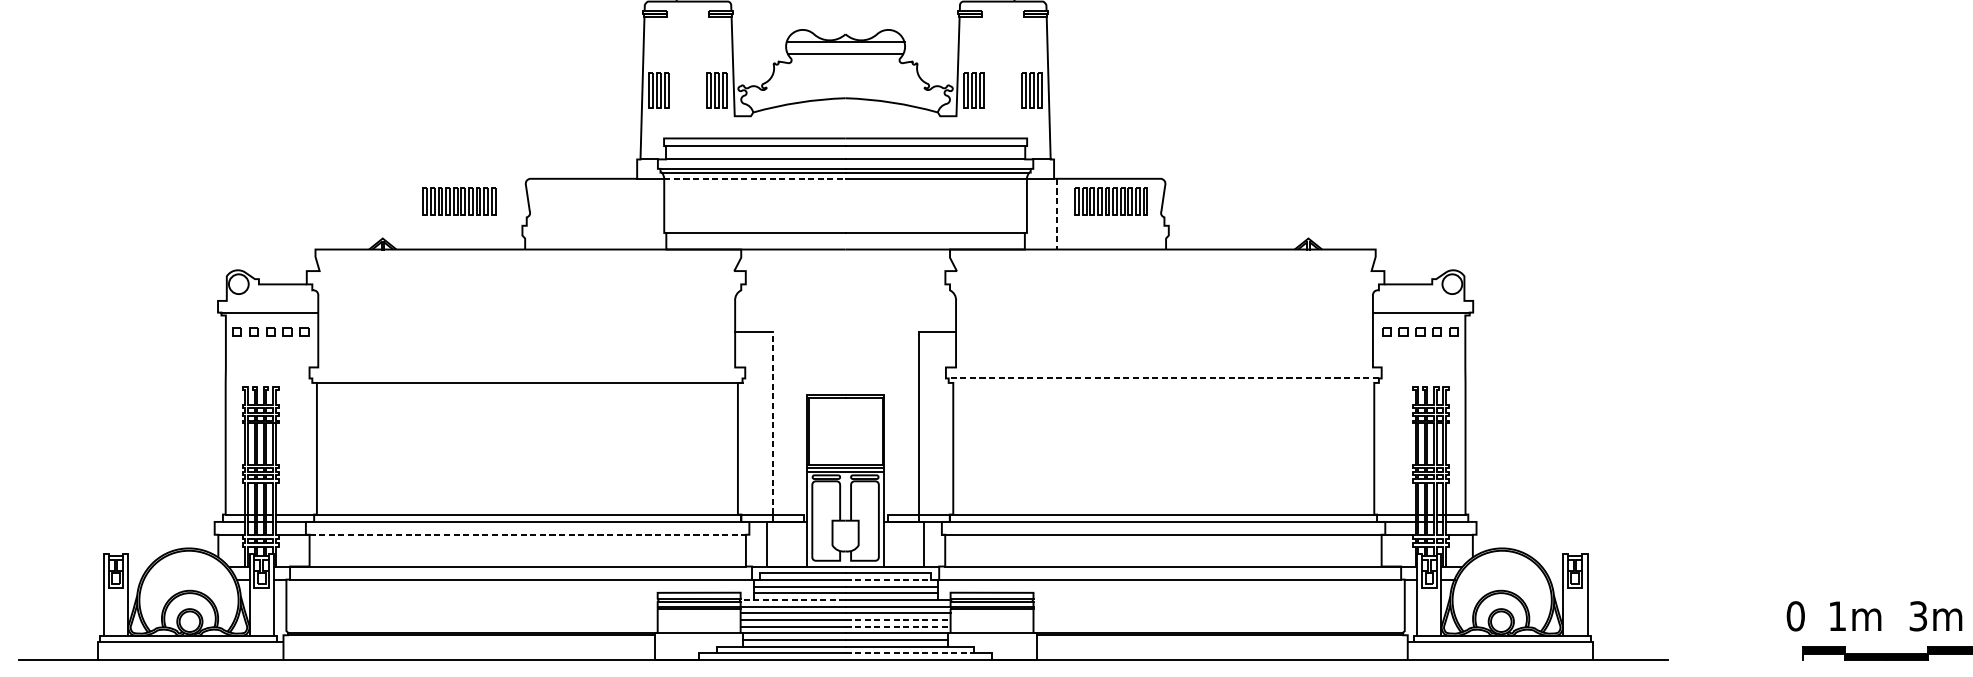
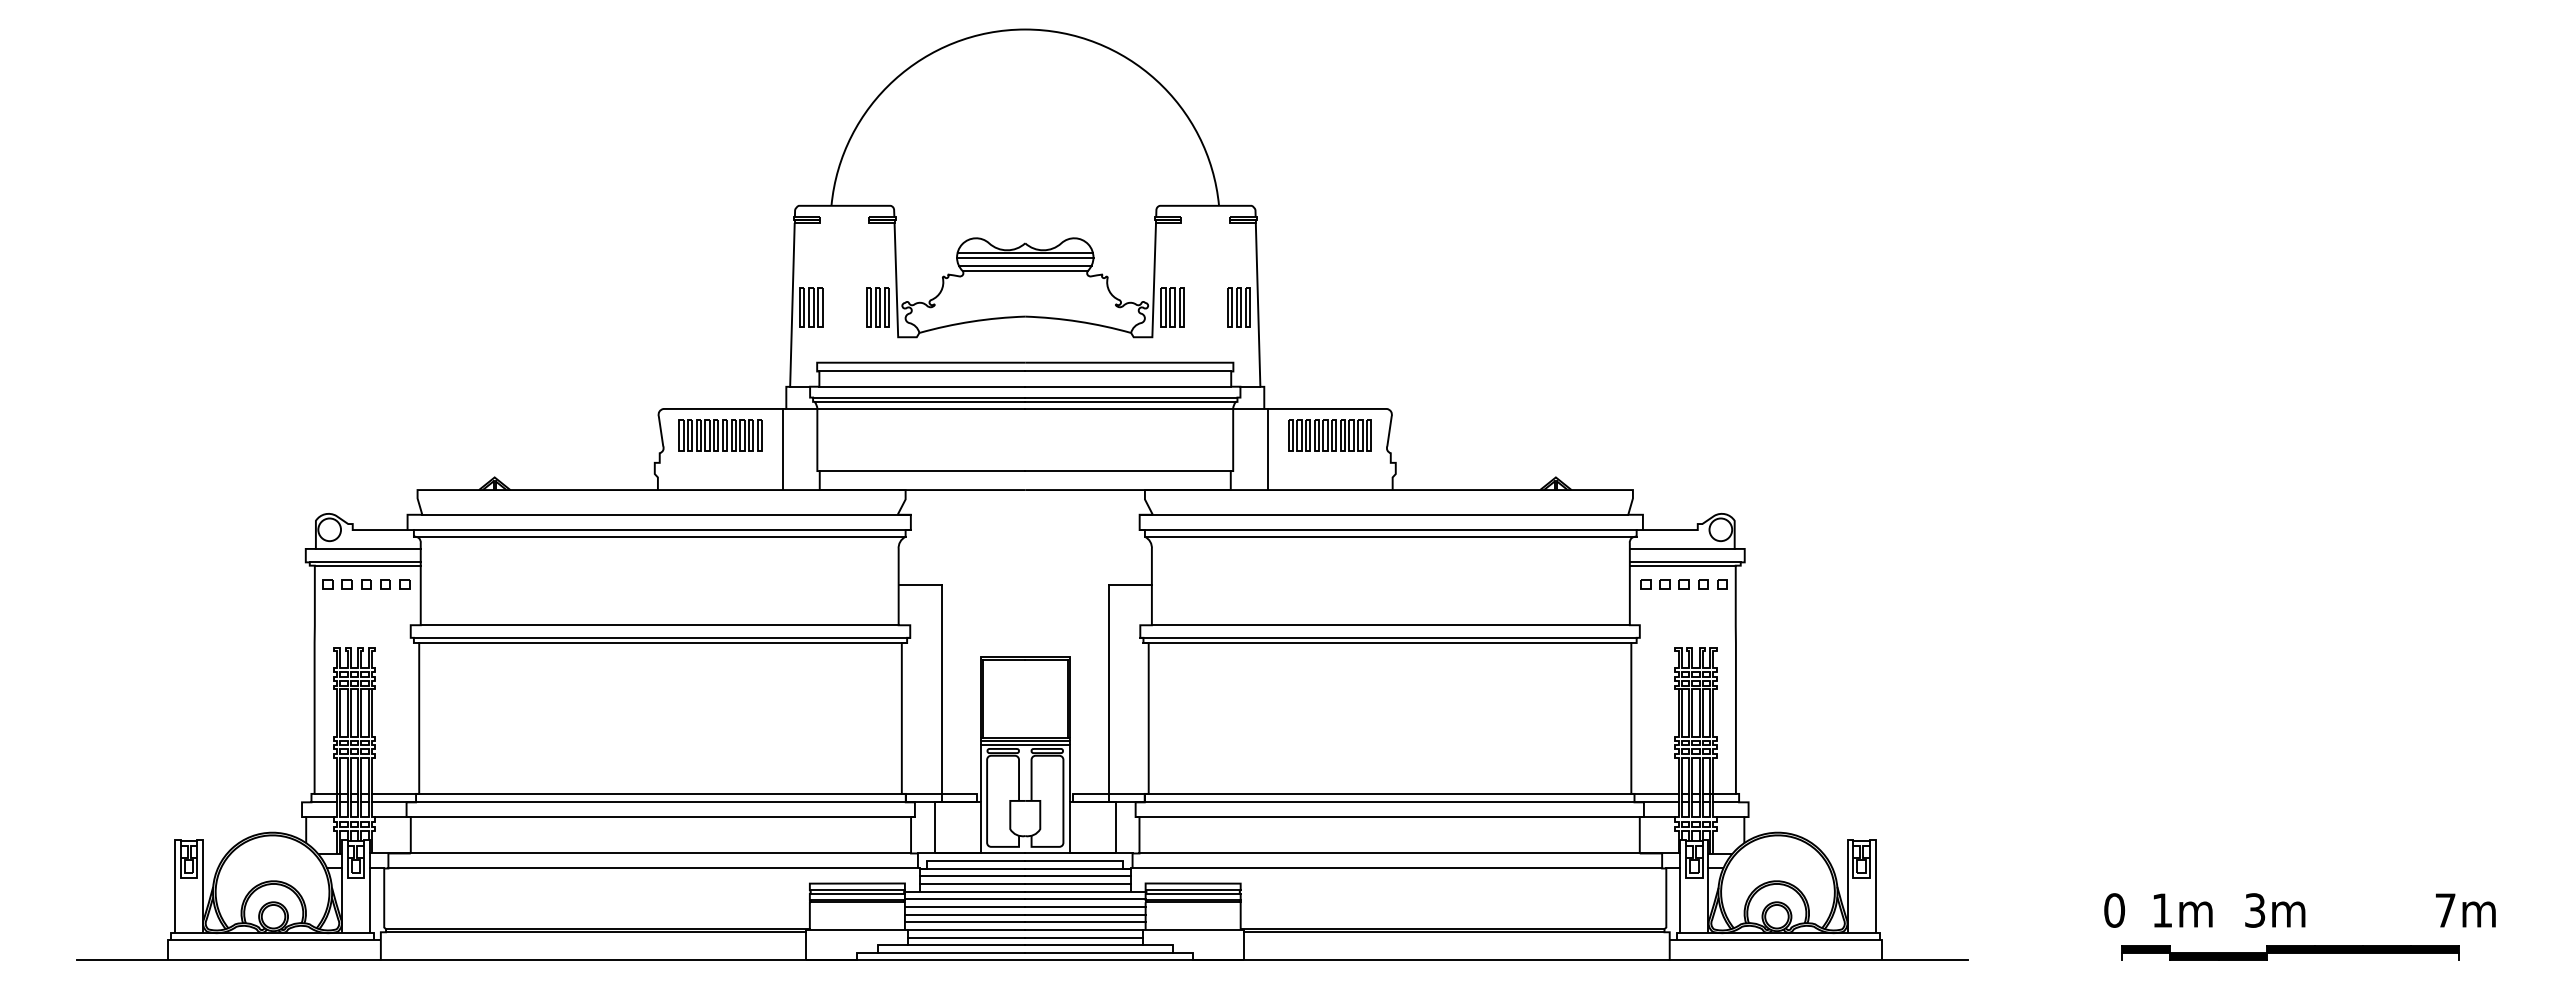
line: (845, 46) -> (1025, 257), added
line: (844, 58) -> (1024, 271), added
line: (755, 179) -> (921, 409), dashed -> solid
part: (459, 201) -> (720, 435), moved
line: (633, 214) -> (782, 449), added
line: (1056, 214) -> (1267, 449), dashed -> solid
line: (532, 270) -> (666, 514), added
line: (1158, 270) -> (1383, 514), added
line: (528, 284) -> (661, 530), added
line: (1161, 284) -> (1387, 530), added
line: (526, 290) -> (659, 536), added
line: (1164, 290) -> (1390, 536), added
line: (271, 300) -> (367, 548), added
line: (1418, 300) -> (1681, 548), added
line: (271, 315) -> (367, 565), added
line: (1418, 315) -> (1682, 565), added
line: (526, 367) -> (659, 625), added
line: (1164, 367) -> (1390, 625), added
line: (528, 378) -> (661, 637), added
line: (1161, 378) -> (1387, 637), dashed -> solid
line: (1161, 382) -> (1387, 642), added
line: (772, 422) -> (941, 688), dashed -> solid
line: (530, 535) -> (663, 817), dashed -> solid
line: (891, 579) -> (1077, 868), dashed -> solid
line: (792, 599) -> (964, 891), dashed -> solid
line: (898, 619) -> (1085, 914), dashed -> solid
line: (898, 626) -> (1085, 922), dashed -> solid
line: (909, 652) -> (1098, 952), dashed -> solid

